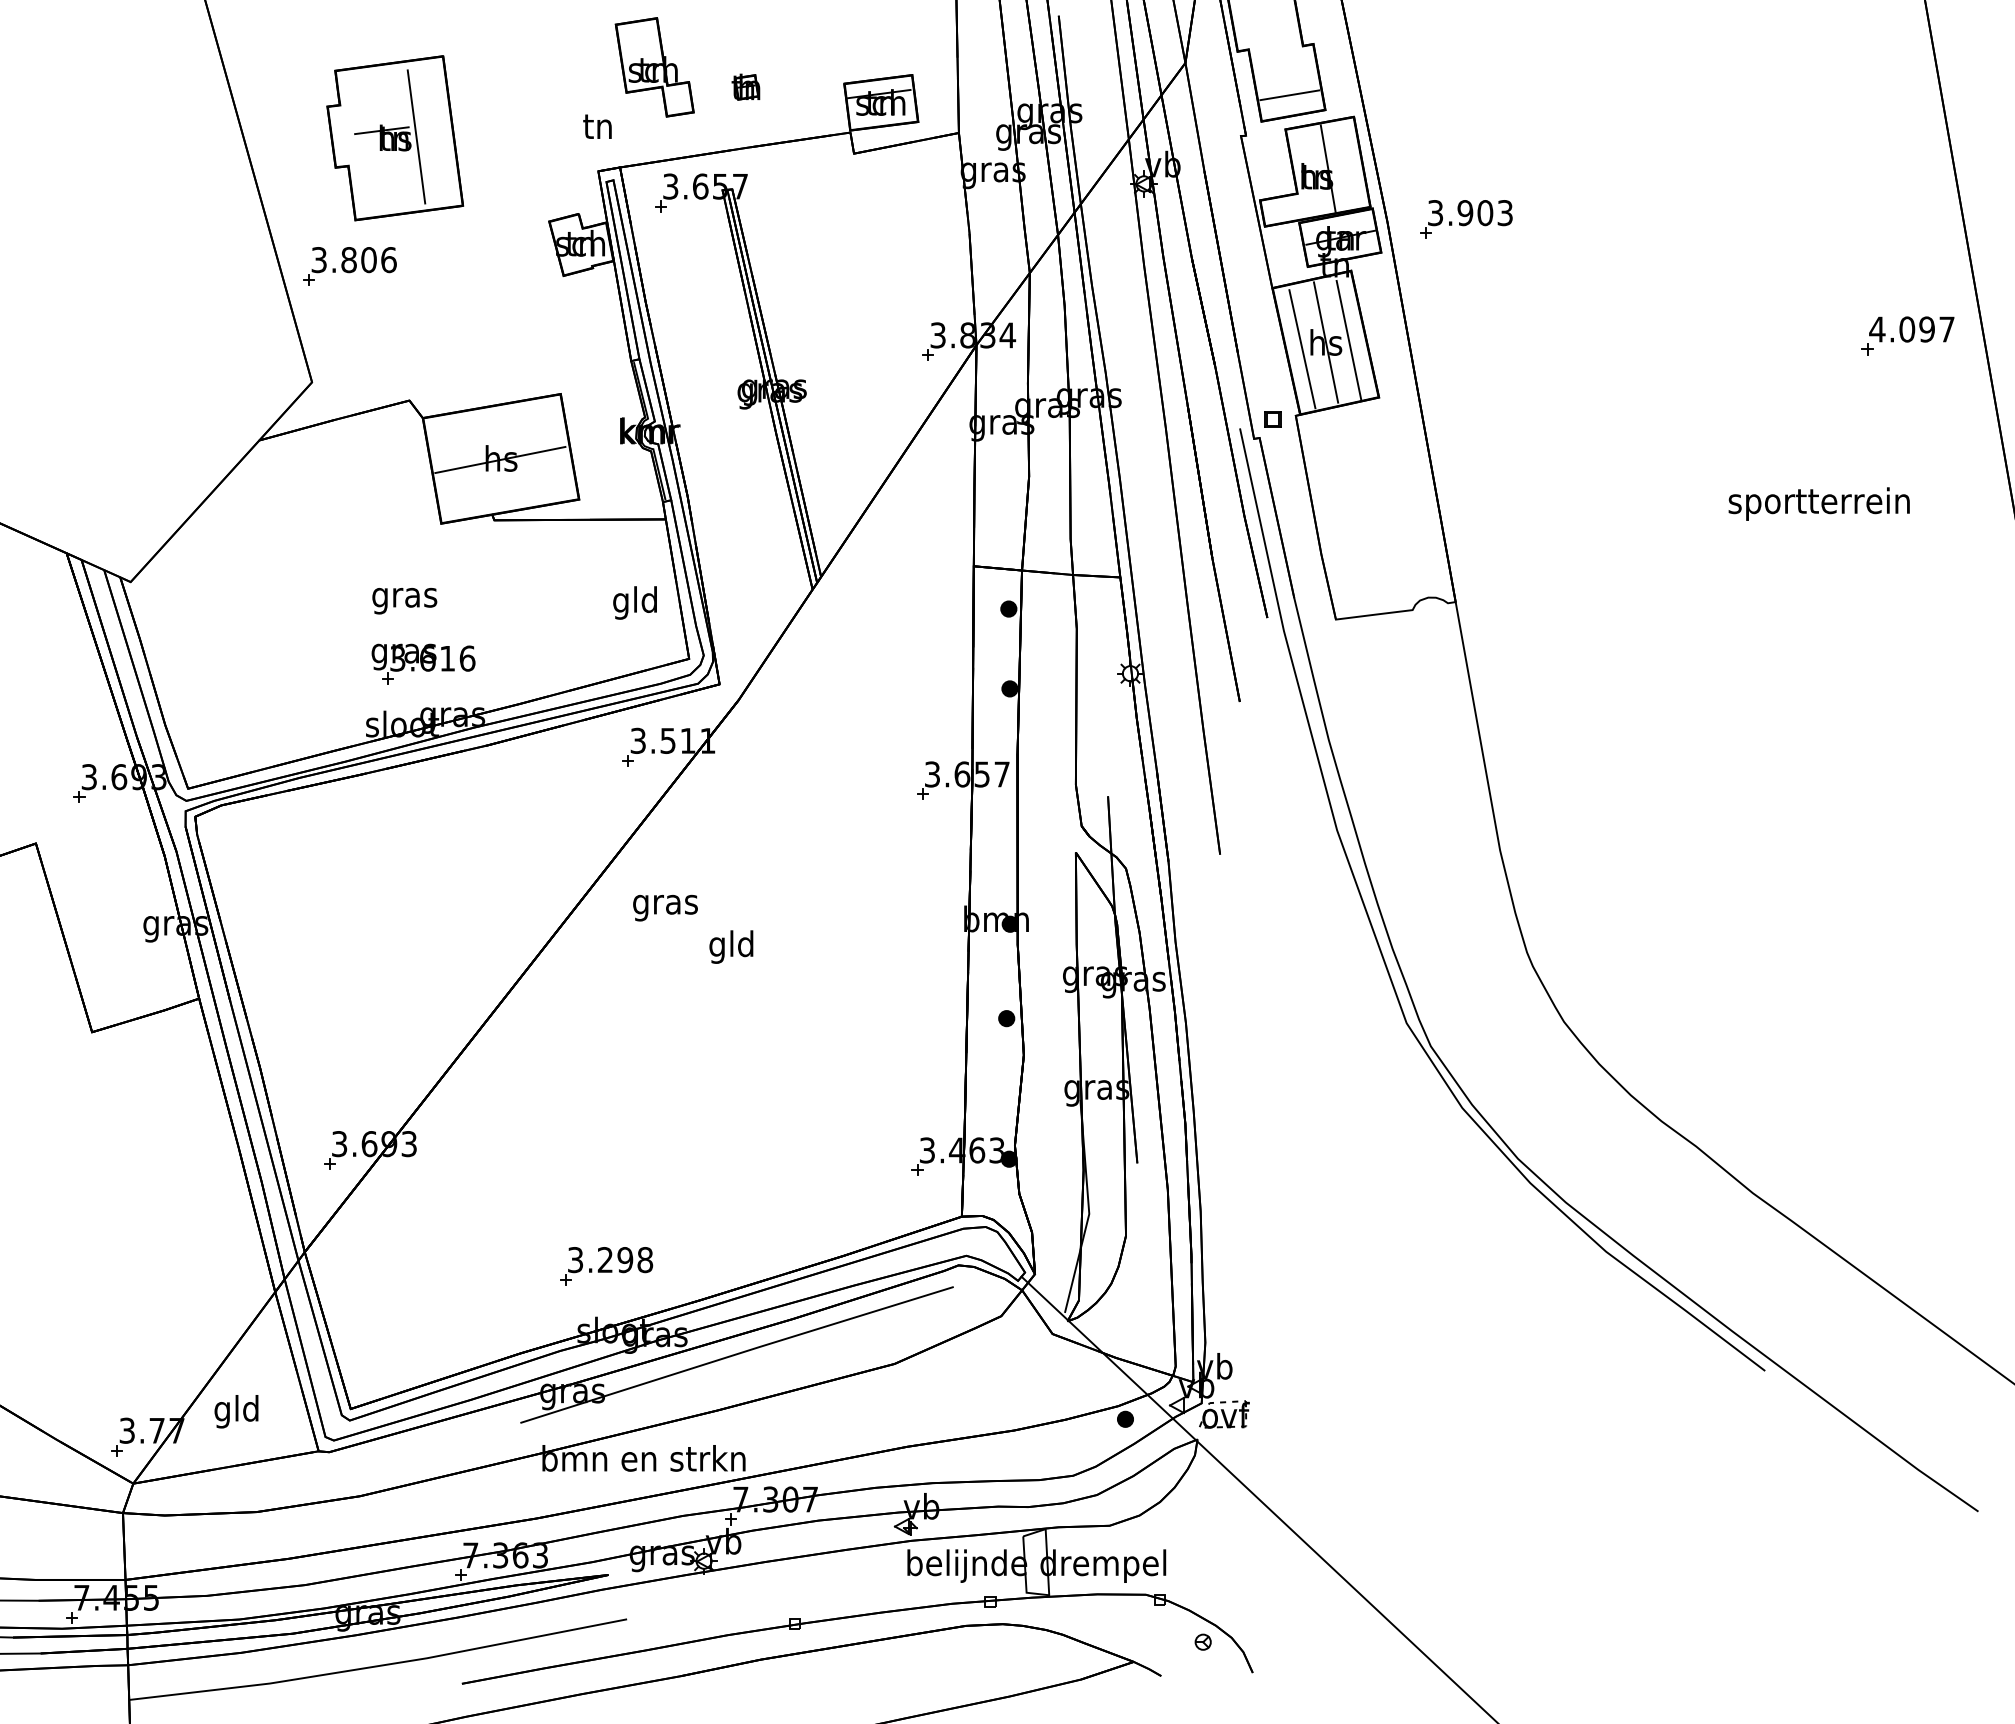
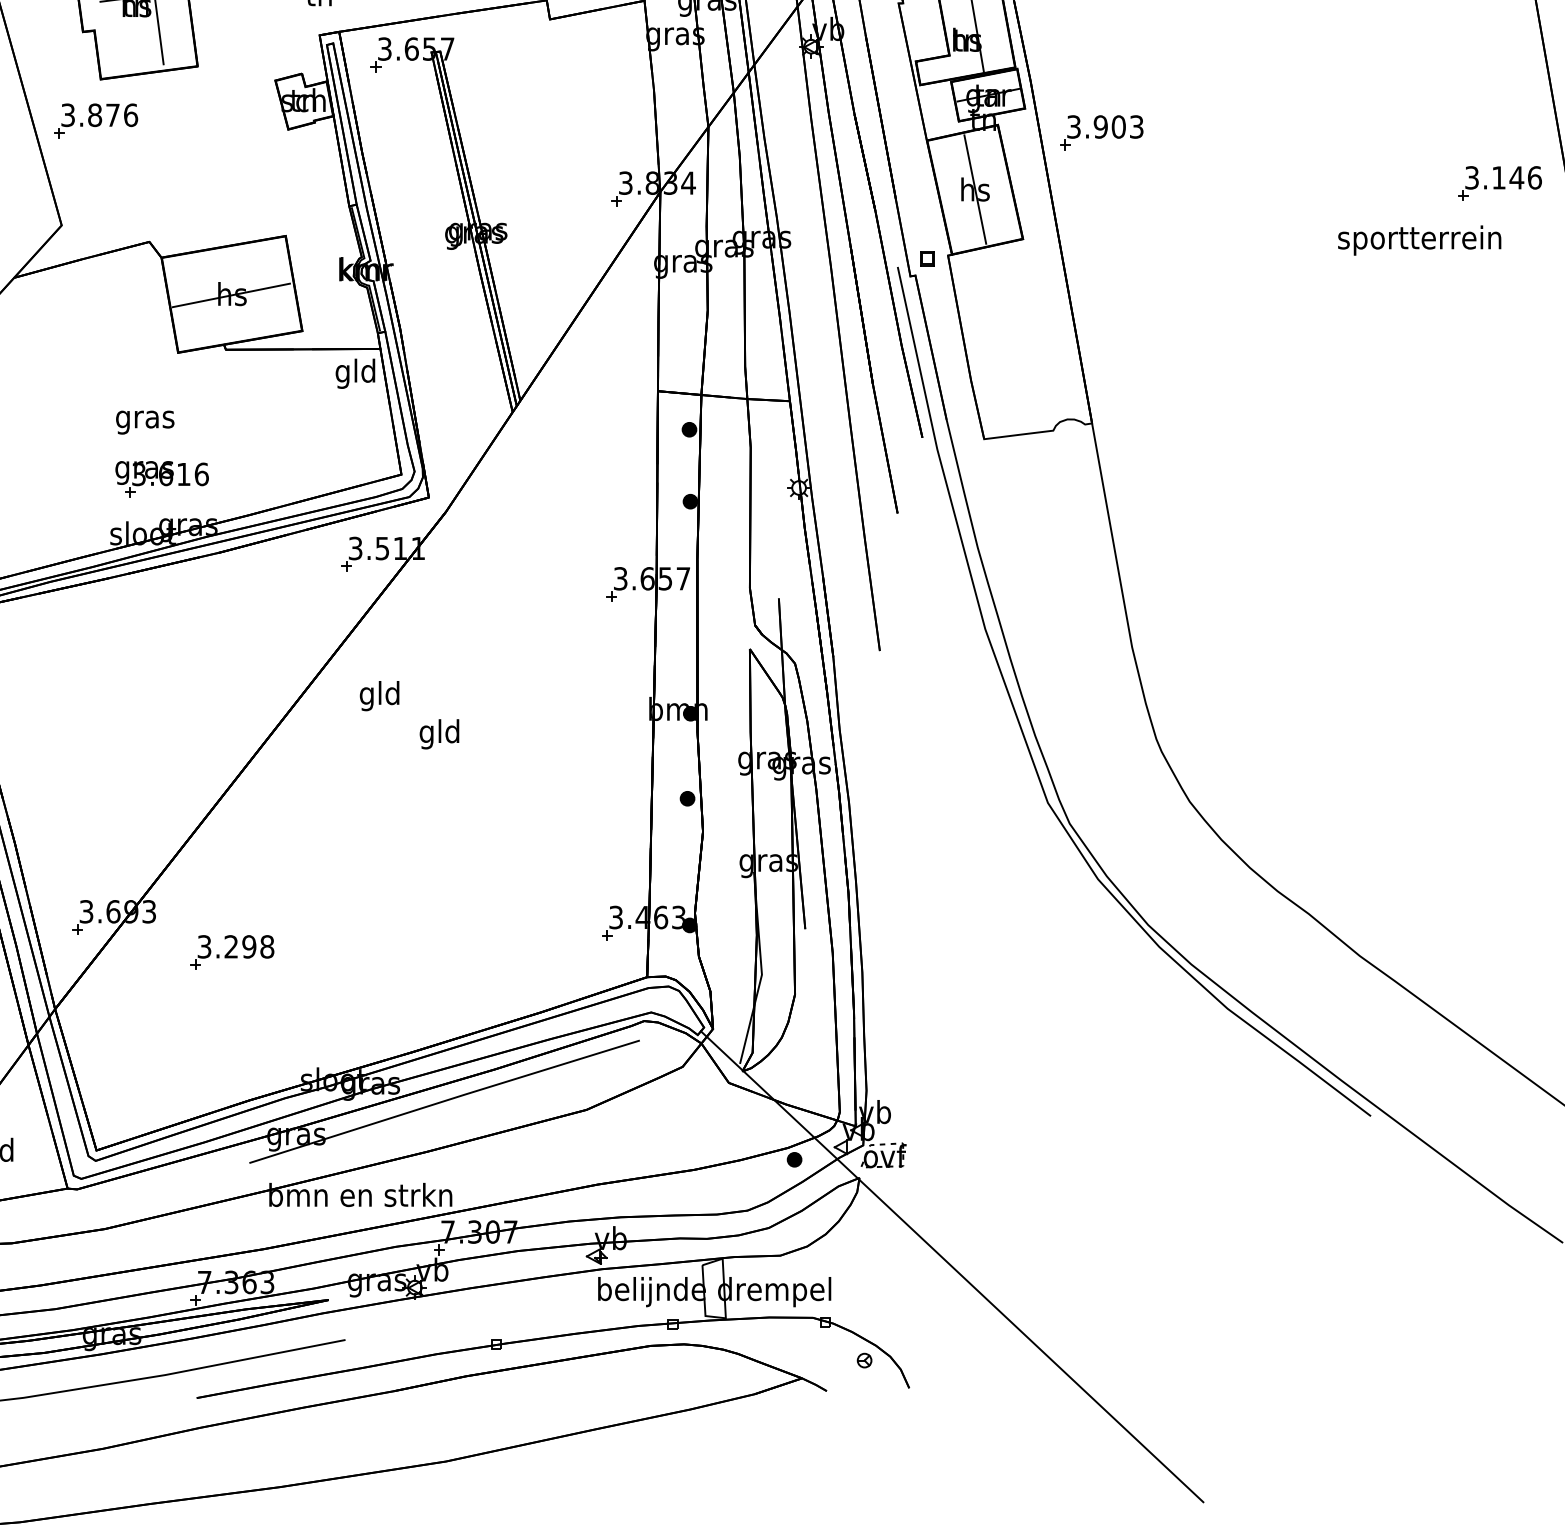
part: (1466, 219) -> (1101, 132), moved
text: (368, 260) -> (112, 115), 3.806 -> 3.876
text: (1912, 329) -> (1503, 177), 4.097 -> 3.146
line: (1348, 339) -> (995, 186), removed
line: (1302, 349) -> (954, 195), removed
text: (1818, 503) -> (1418, 240), moved
text: (634, 602) -> (354, 373), moved
text: (665, 904) -> (380, 695), gras -> gld
part: (606, 1266) -> (232, 952), moved

